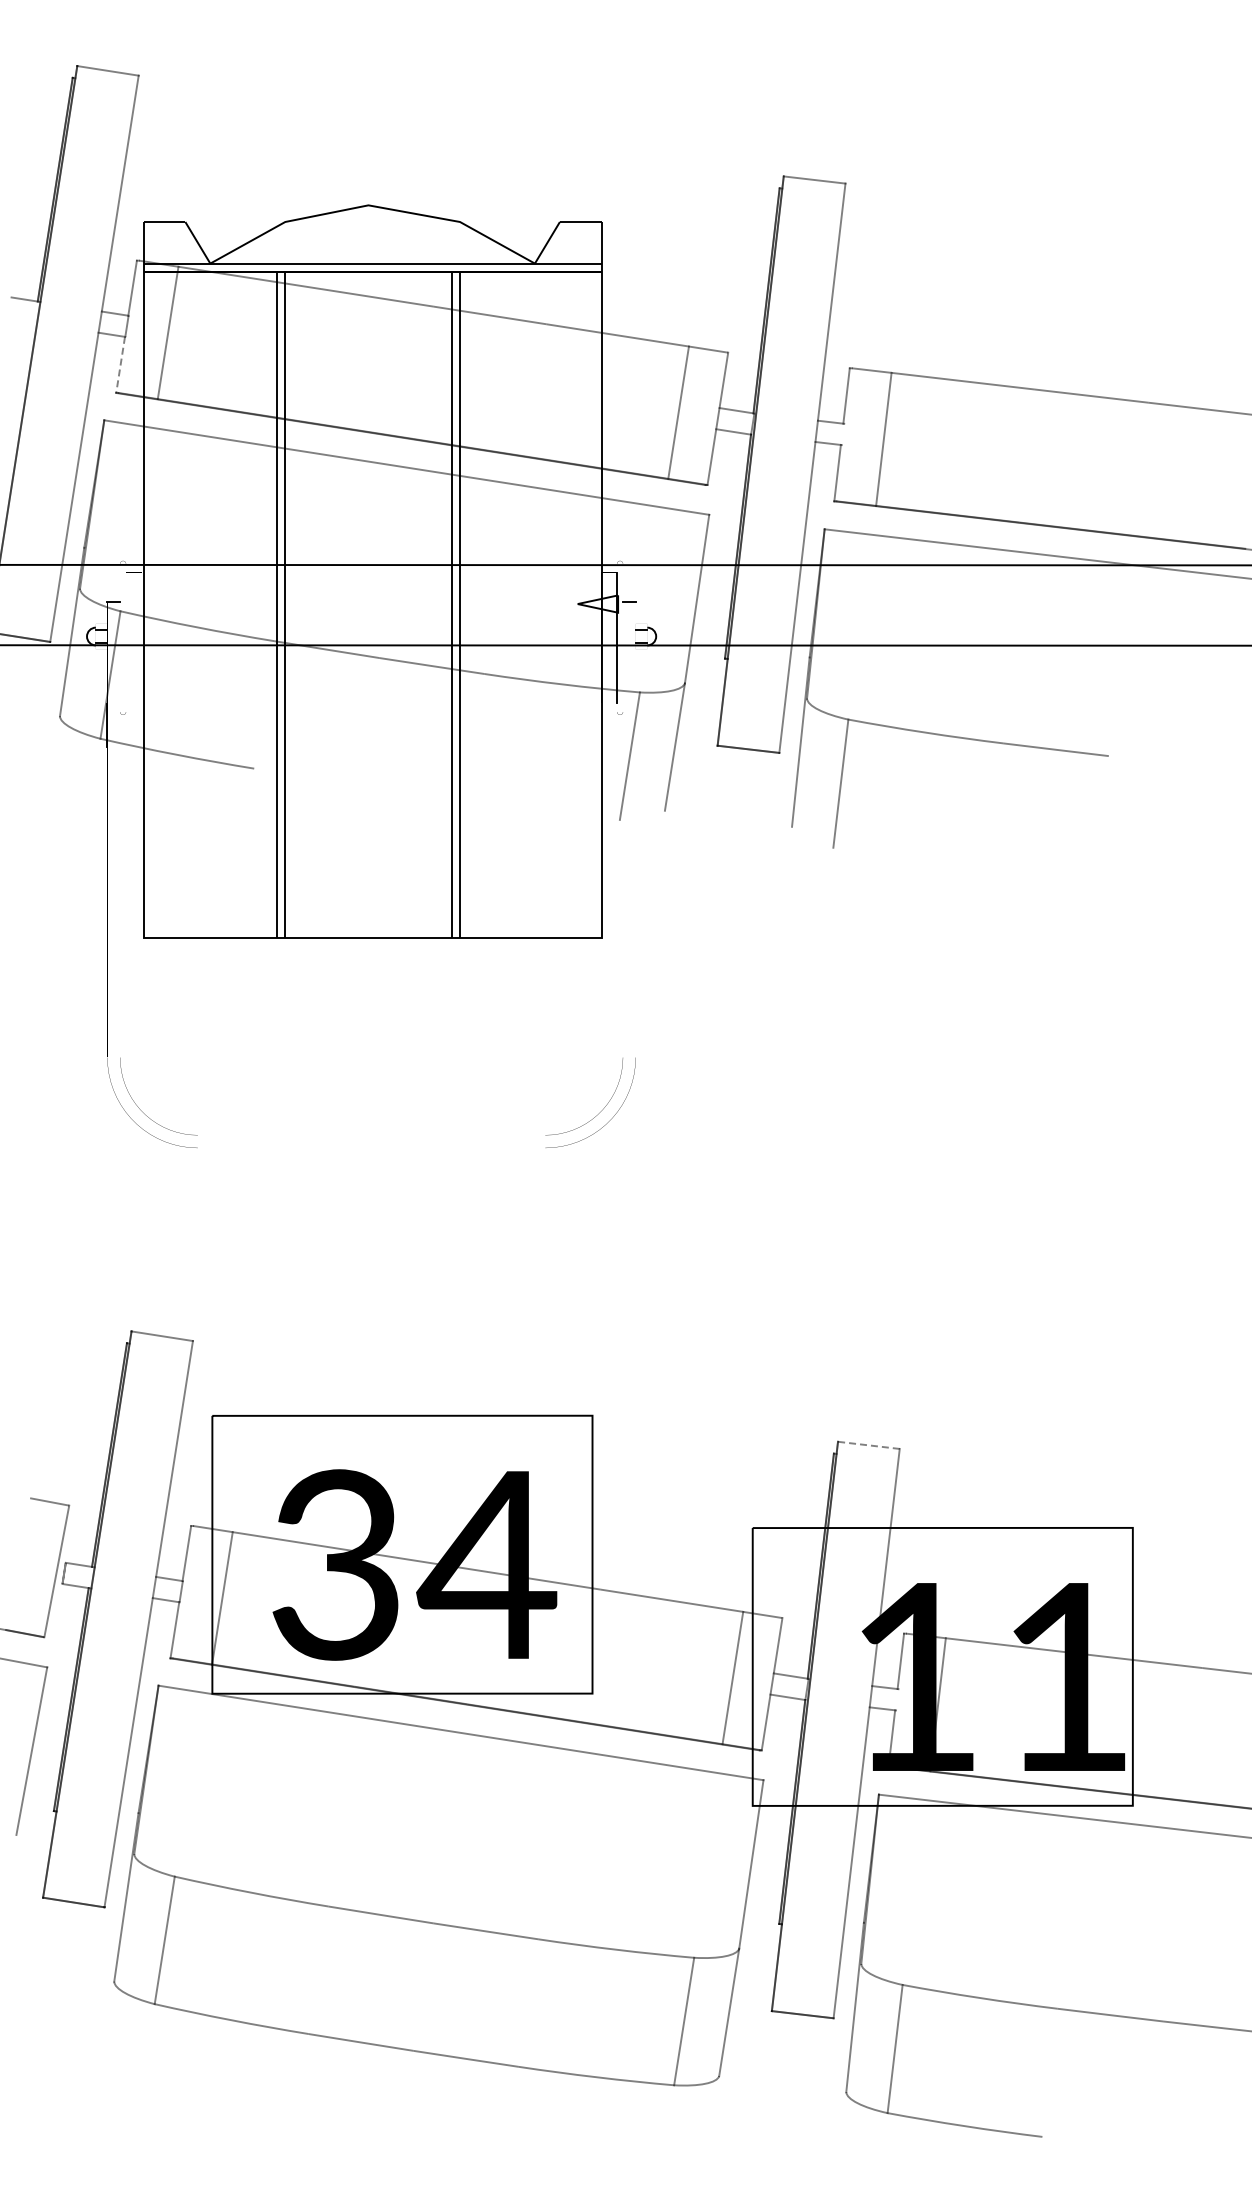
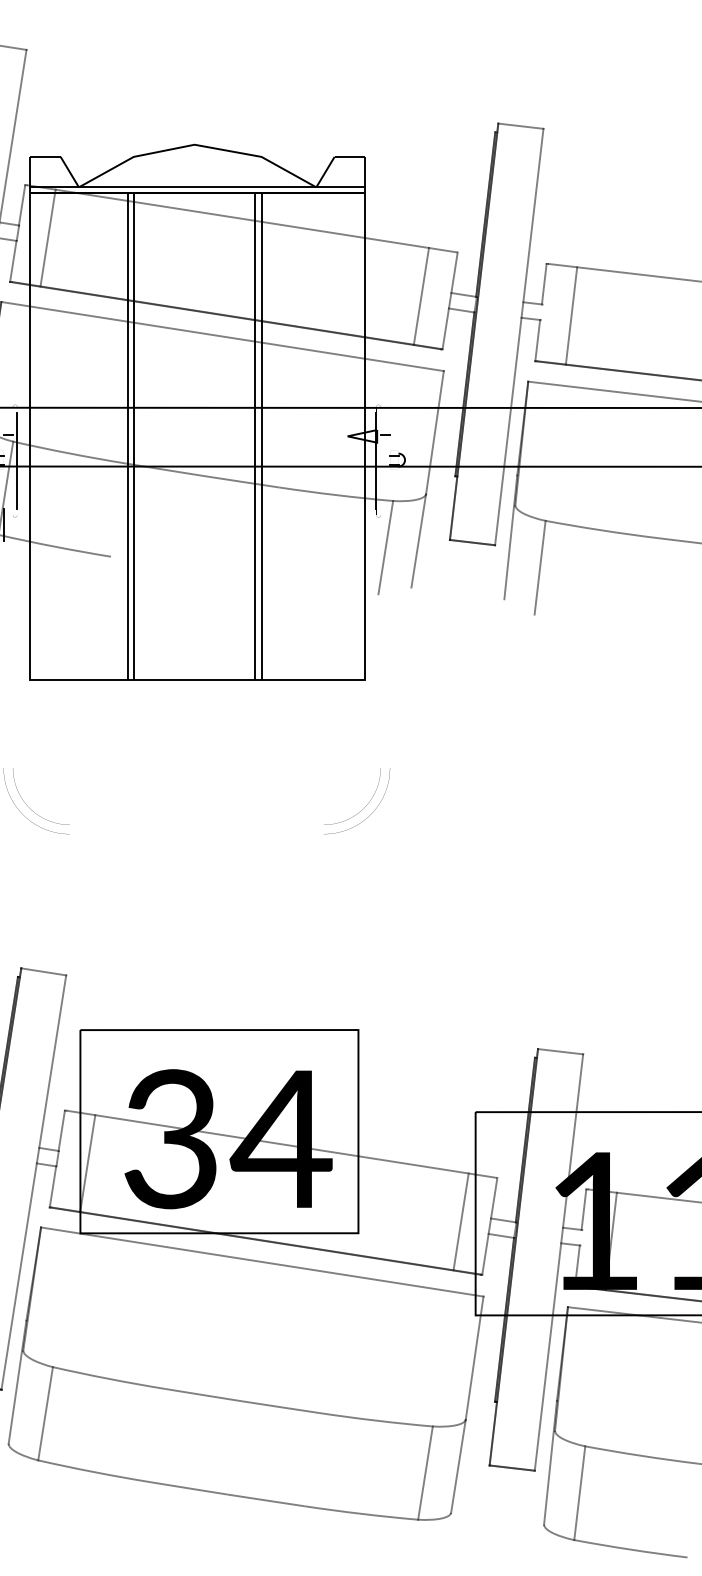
line: (120, 365) -> (13, 261), dashed -> solid
line: (126, 637) -> (17, 460), added
line: (868, 1445) -> (560, 1051), dashed -> solid

